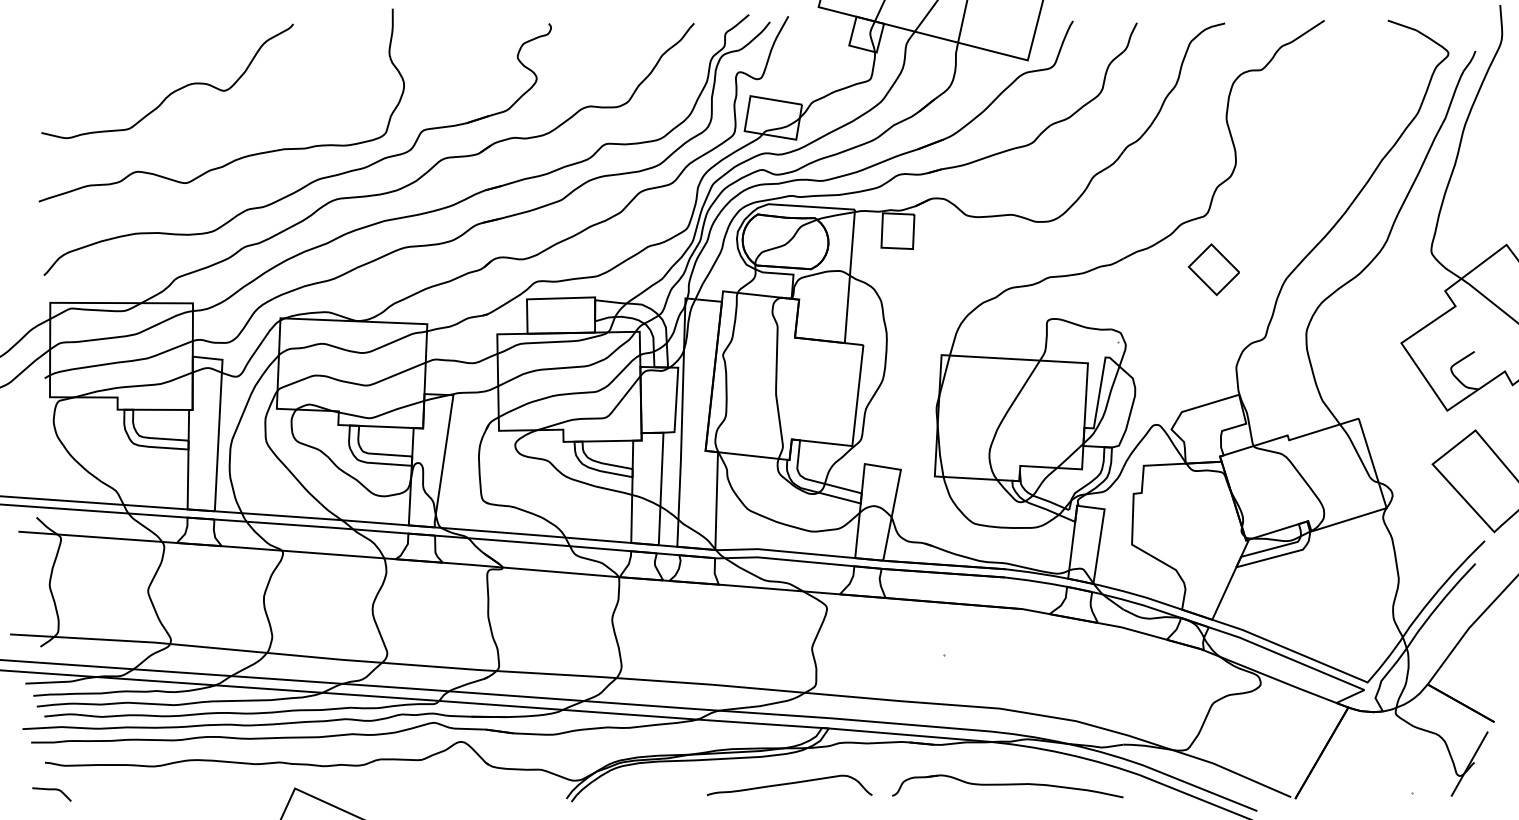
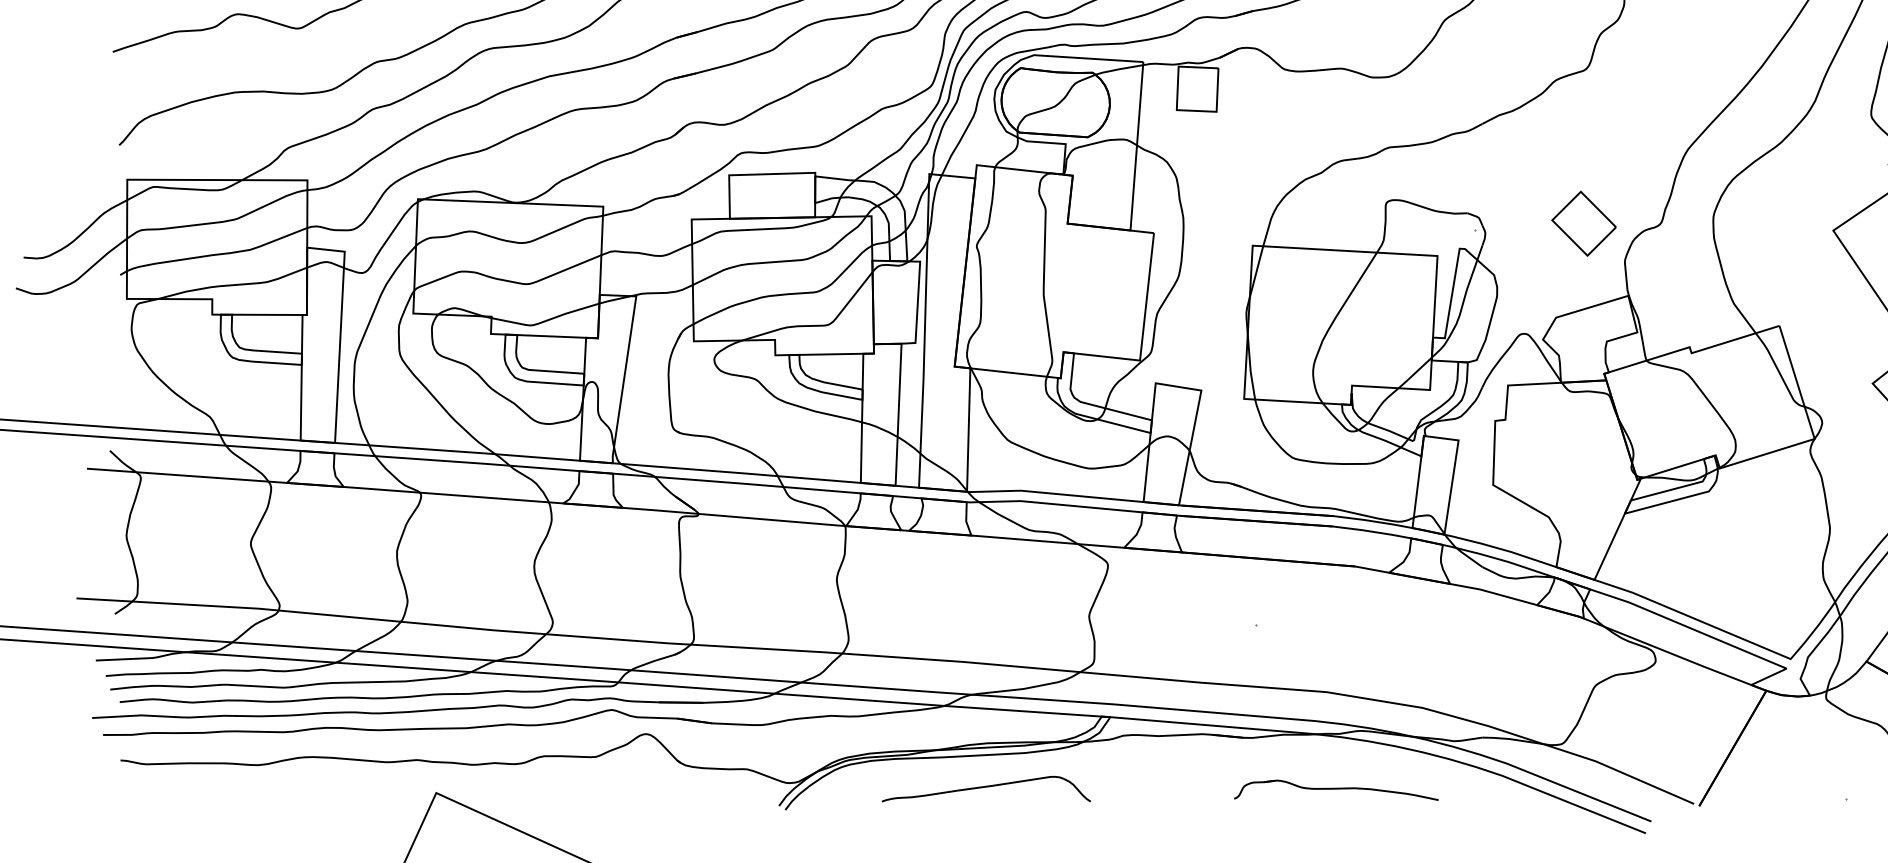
part: (1213, 269) -> (1583, 223), moved
curve: (789, 784) -> (986, 787), moved
part: (1007, 786) -> (1335, 790), size x0.7
curve: (51, 790) -> (128, 795), removed

